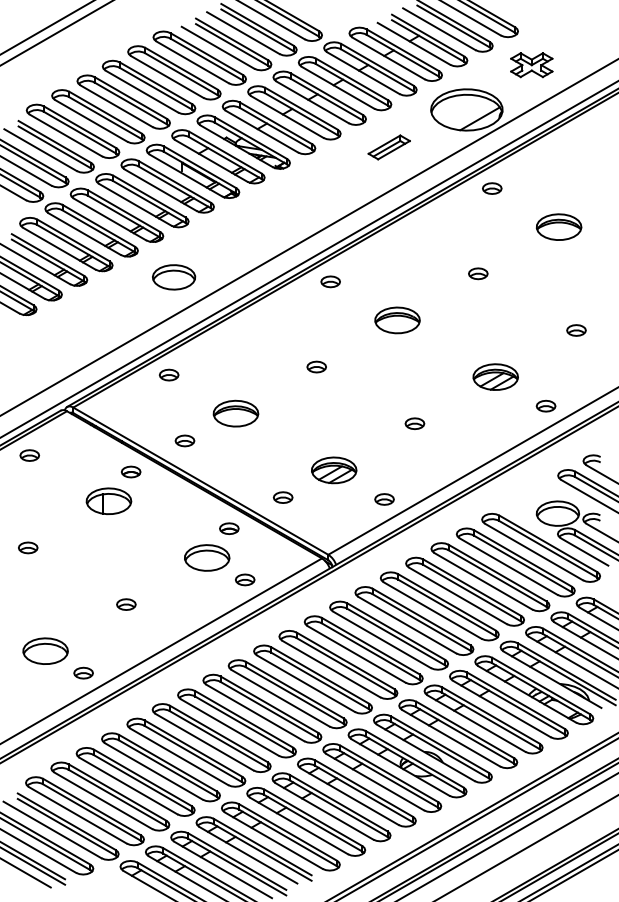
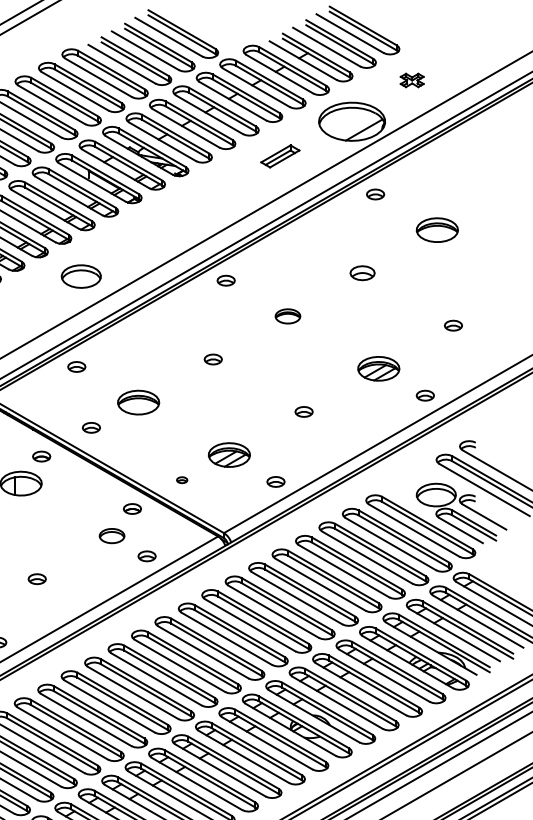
part: (531, 65) -> (411, 80), size x0.6
part: (478, 273) -> (362, 273), size x1.4
part: (397, 320) -> (287, 316), size x0.6
part: (282, 497) -> (181, 480), size x0.6
part: (207, 557) -> (112, 535), size x0.6

